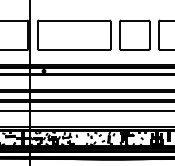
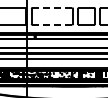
line: (74, 21) -> (52, 8), solid -> dashed
line: (74, 49) -> (52, 24), solid -> dashed

